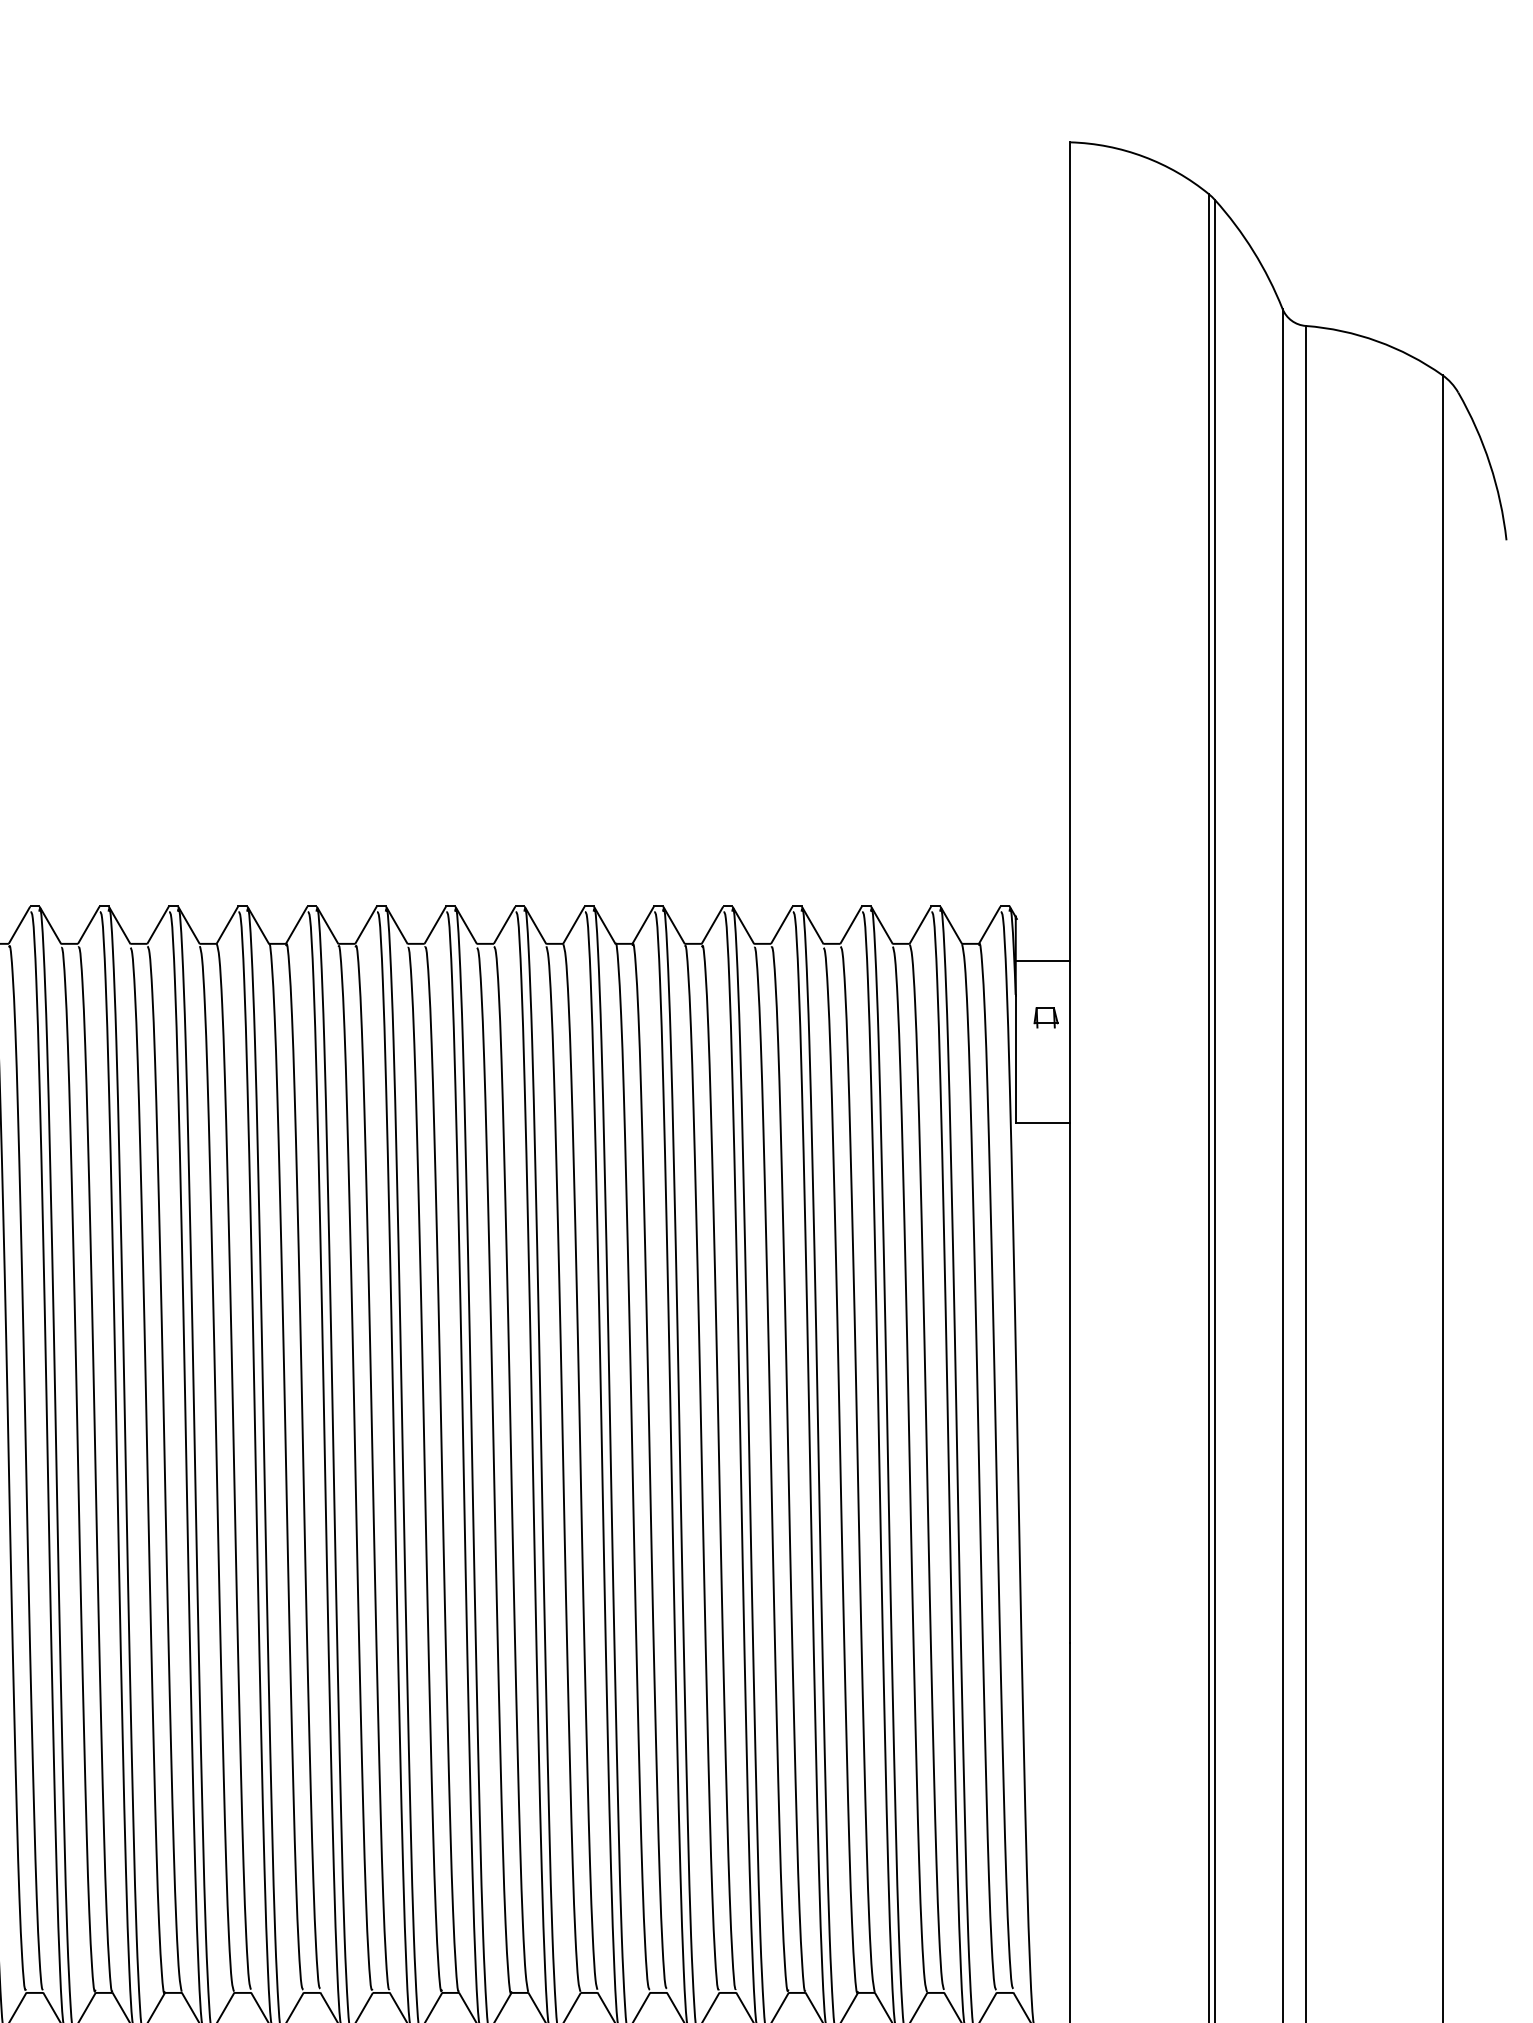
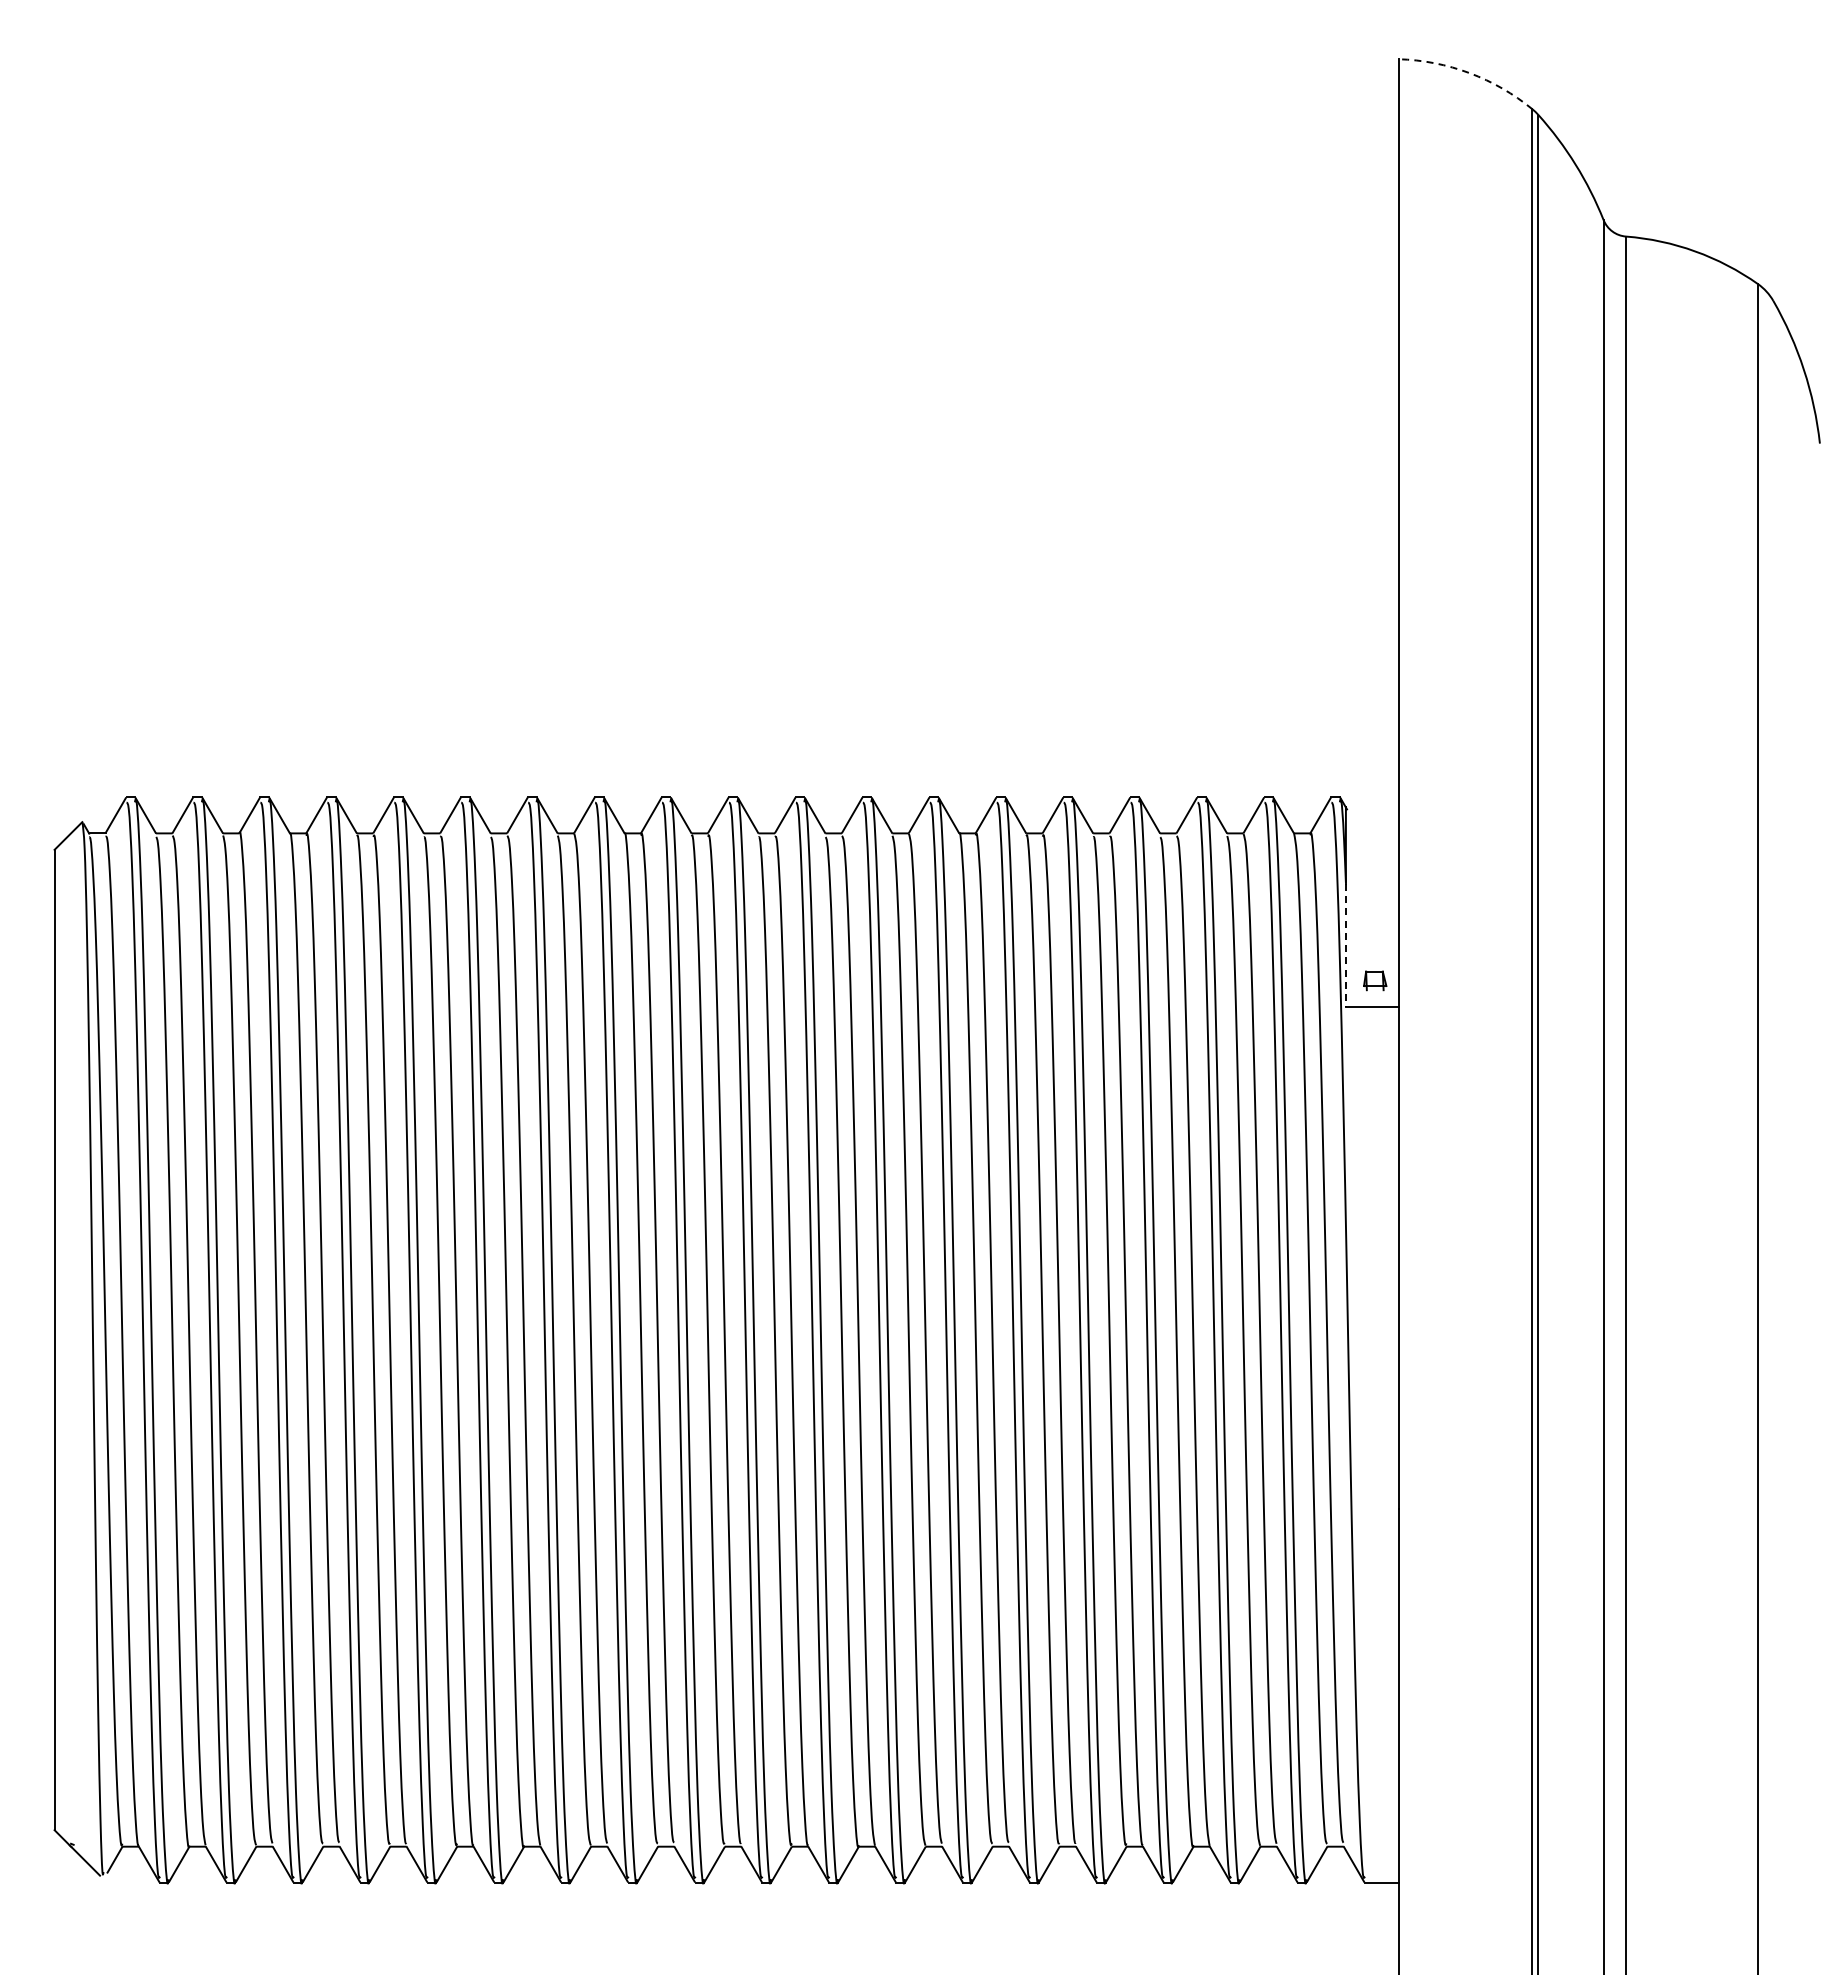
arc: (1143, 157) -> (1469, 73), solid -> dashed
line: (1042, 960) -> (1371, 849), removed
part: (1046, 1017) -> (1375, 980), moved
line: (1015, 1059) -> (1345, 945), solid -> dashed

